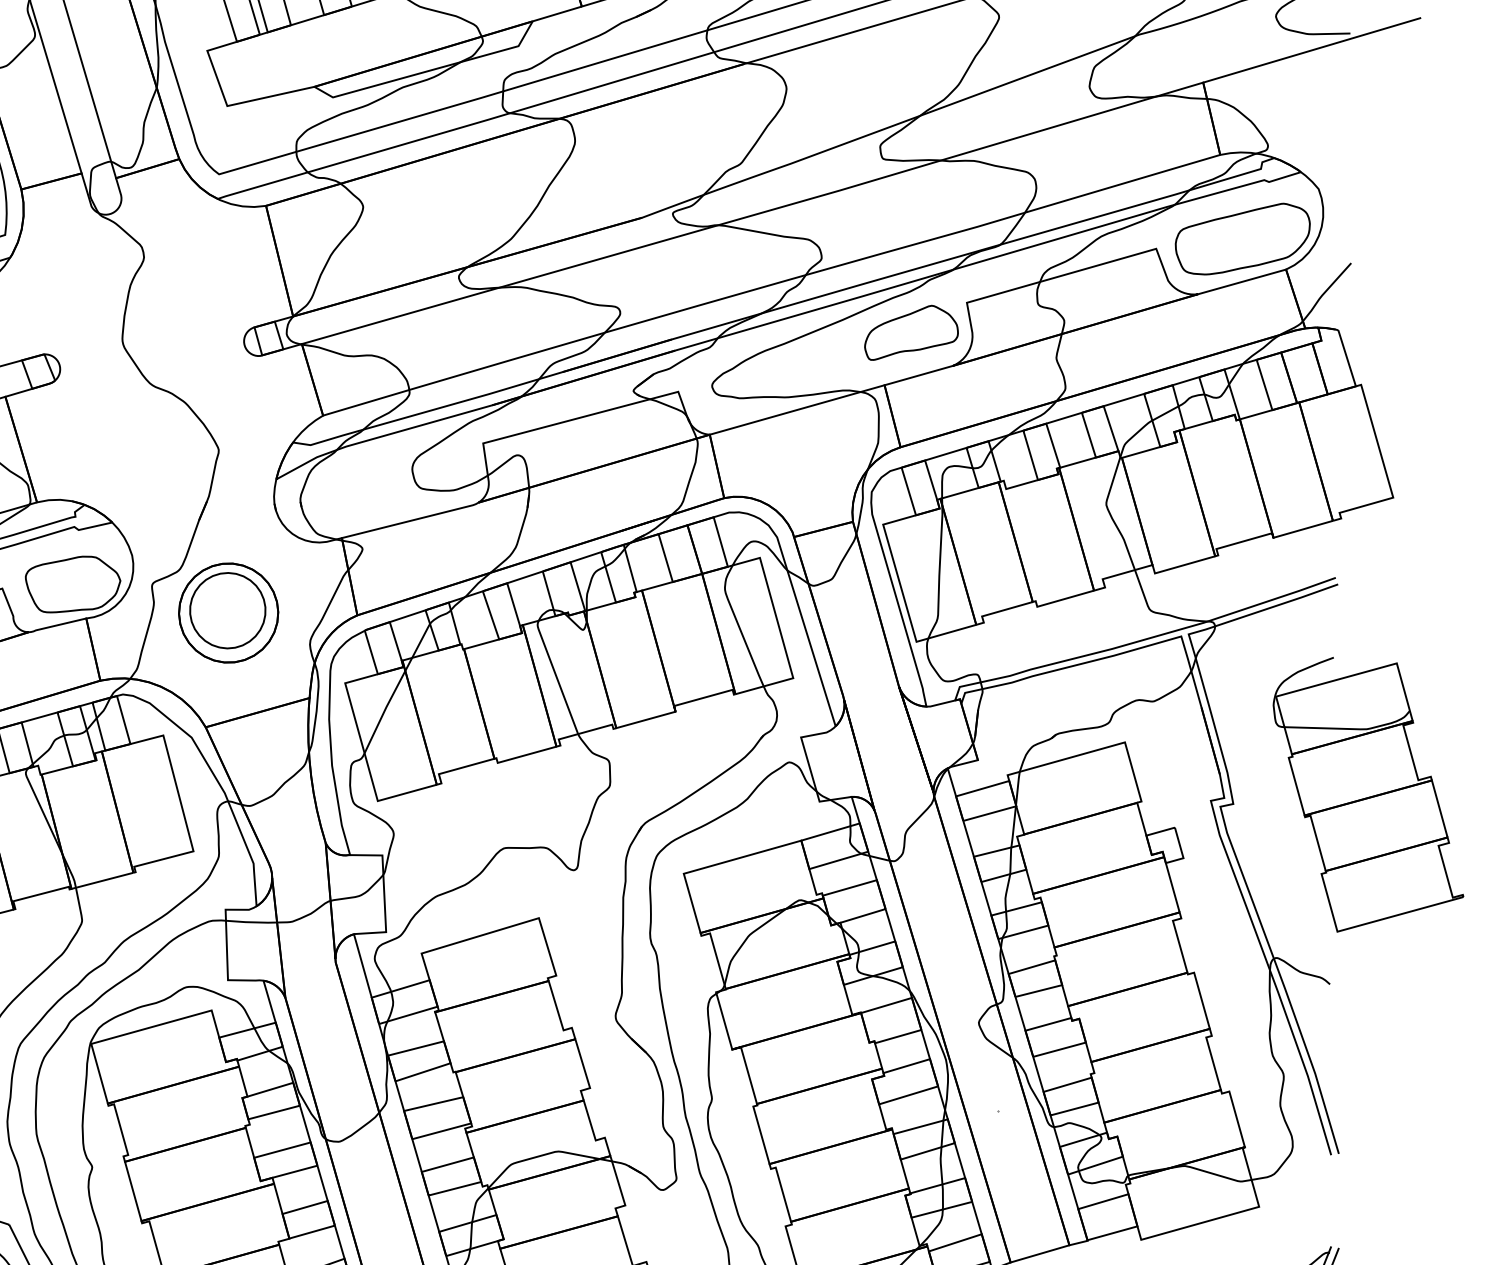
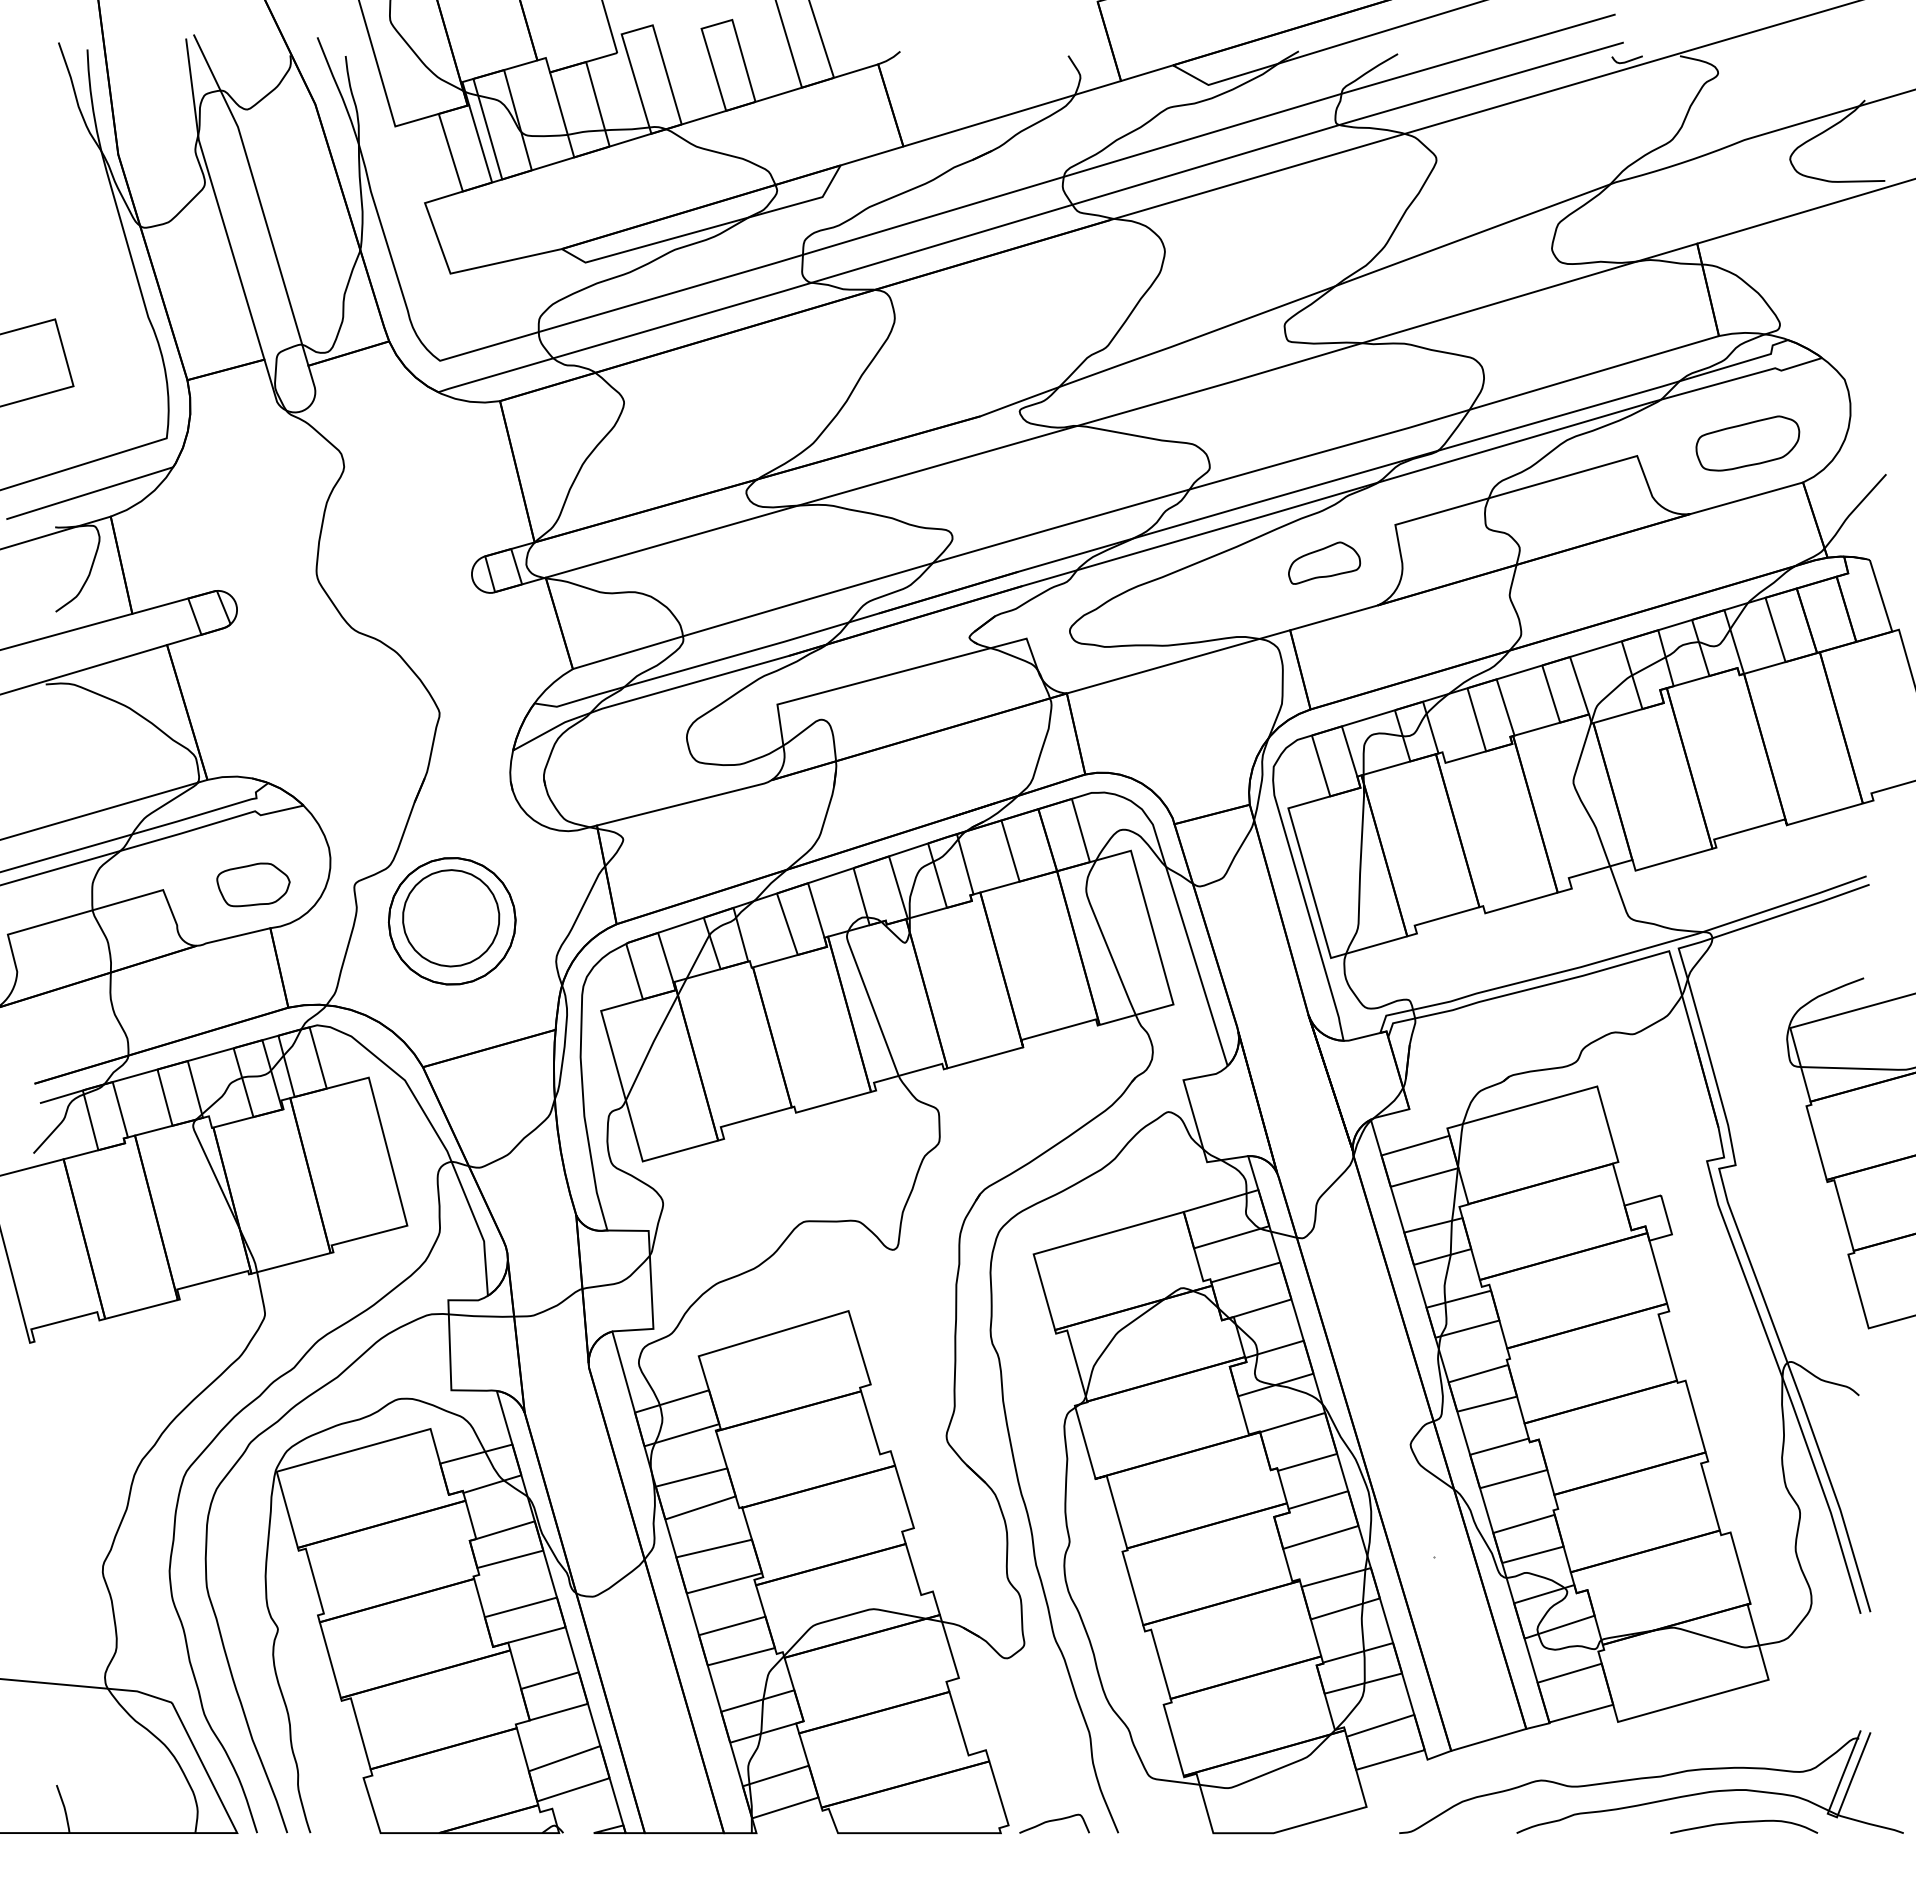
part: (1242, 239) -> (1747, 443), size x0.6
part: (911, 332) -> (1324, 562), size x0.6
part: (73, 584) -> (253, 884), size x0.6

